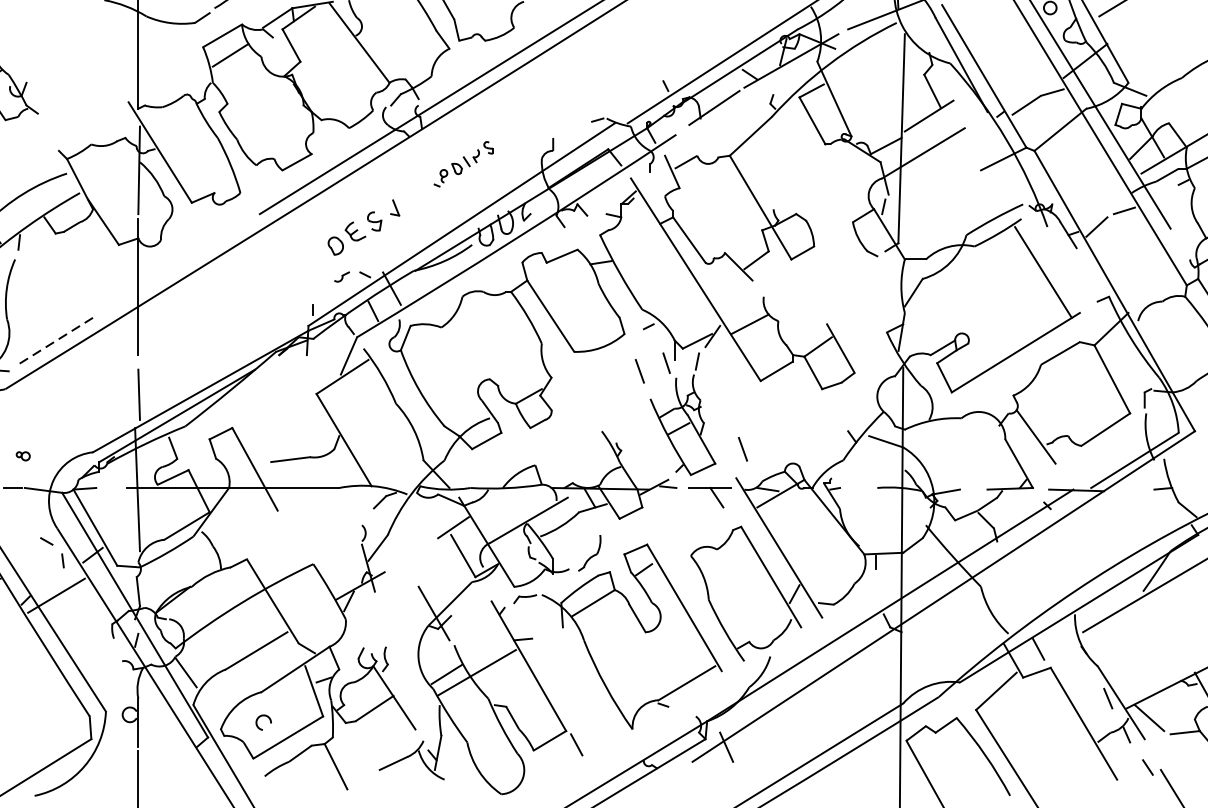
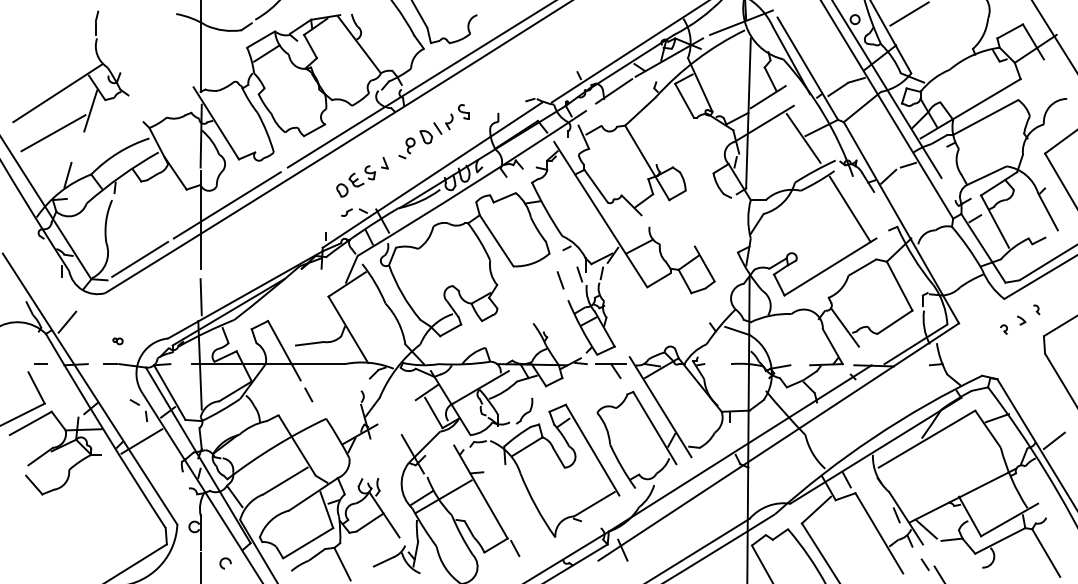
part: (462, 163) -> (433, 131), size x1.67
line: (978, 173) -> (803, 138), added
line: (174, 267) -> (226, 205), added
line: (54, 342) -> (140, 259), dashed -> solid
line: (742, 449) -> (634, 336), removed
line: (288, 530) -> (308, 394), added
arc: (263, 717) -> (225, 559), moved

